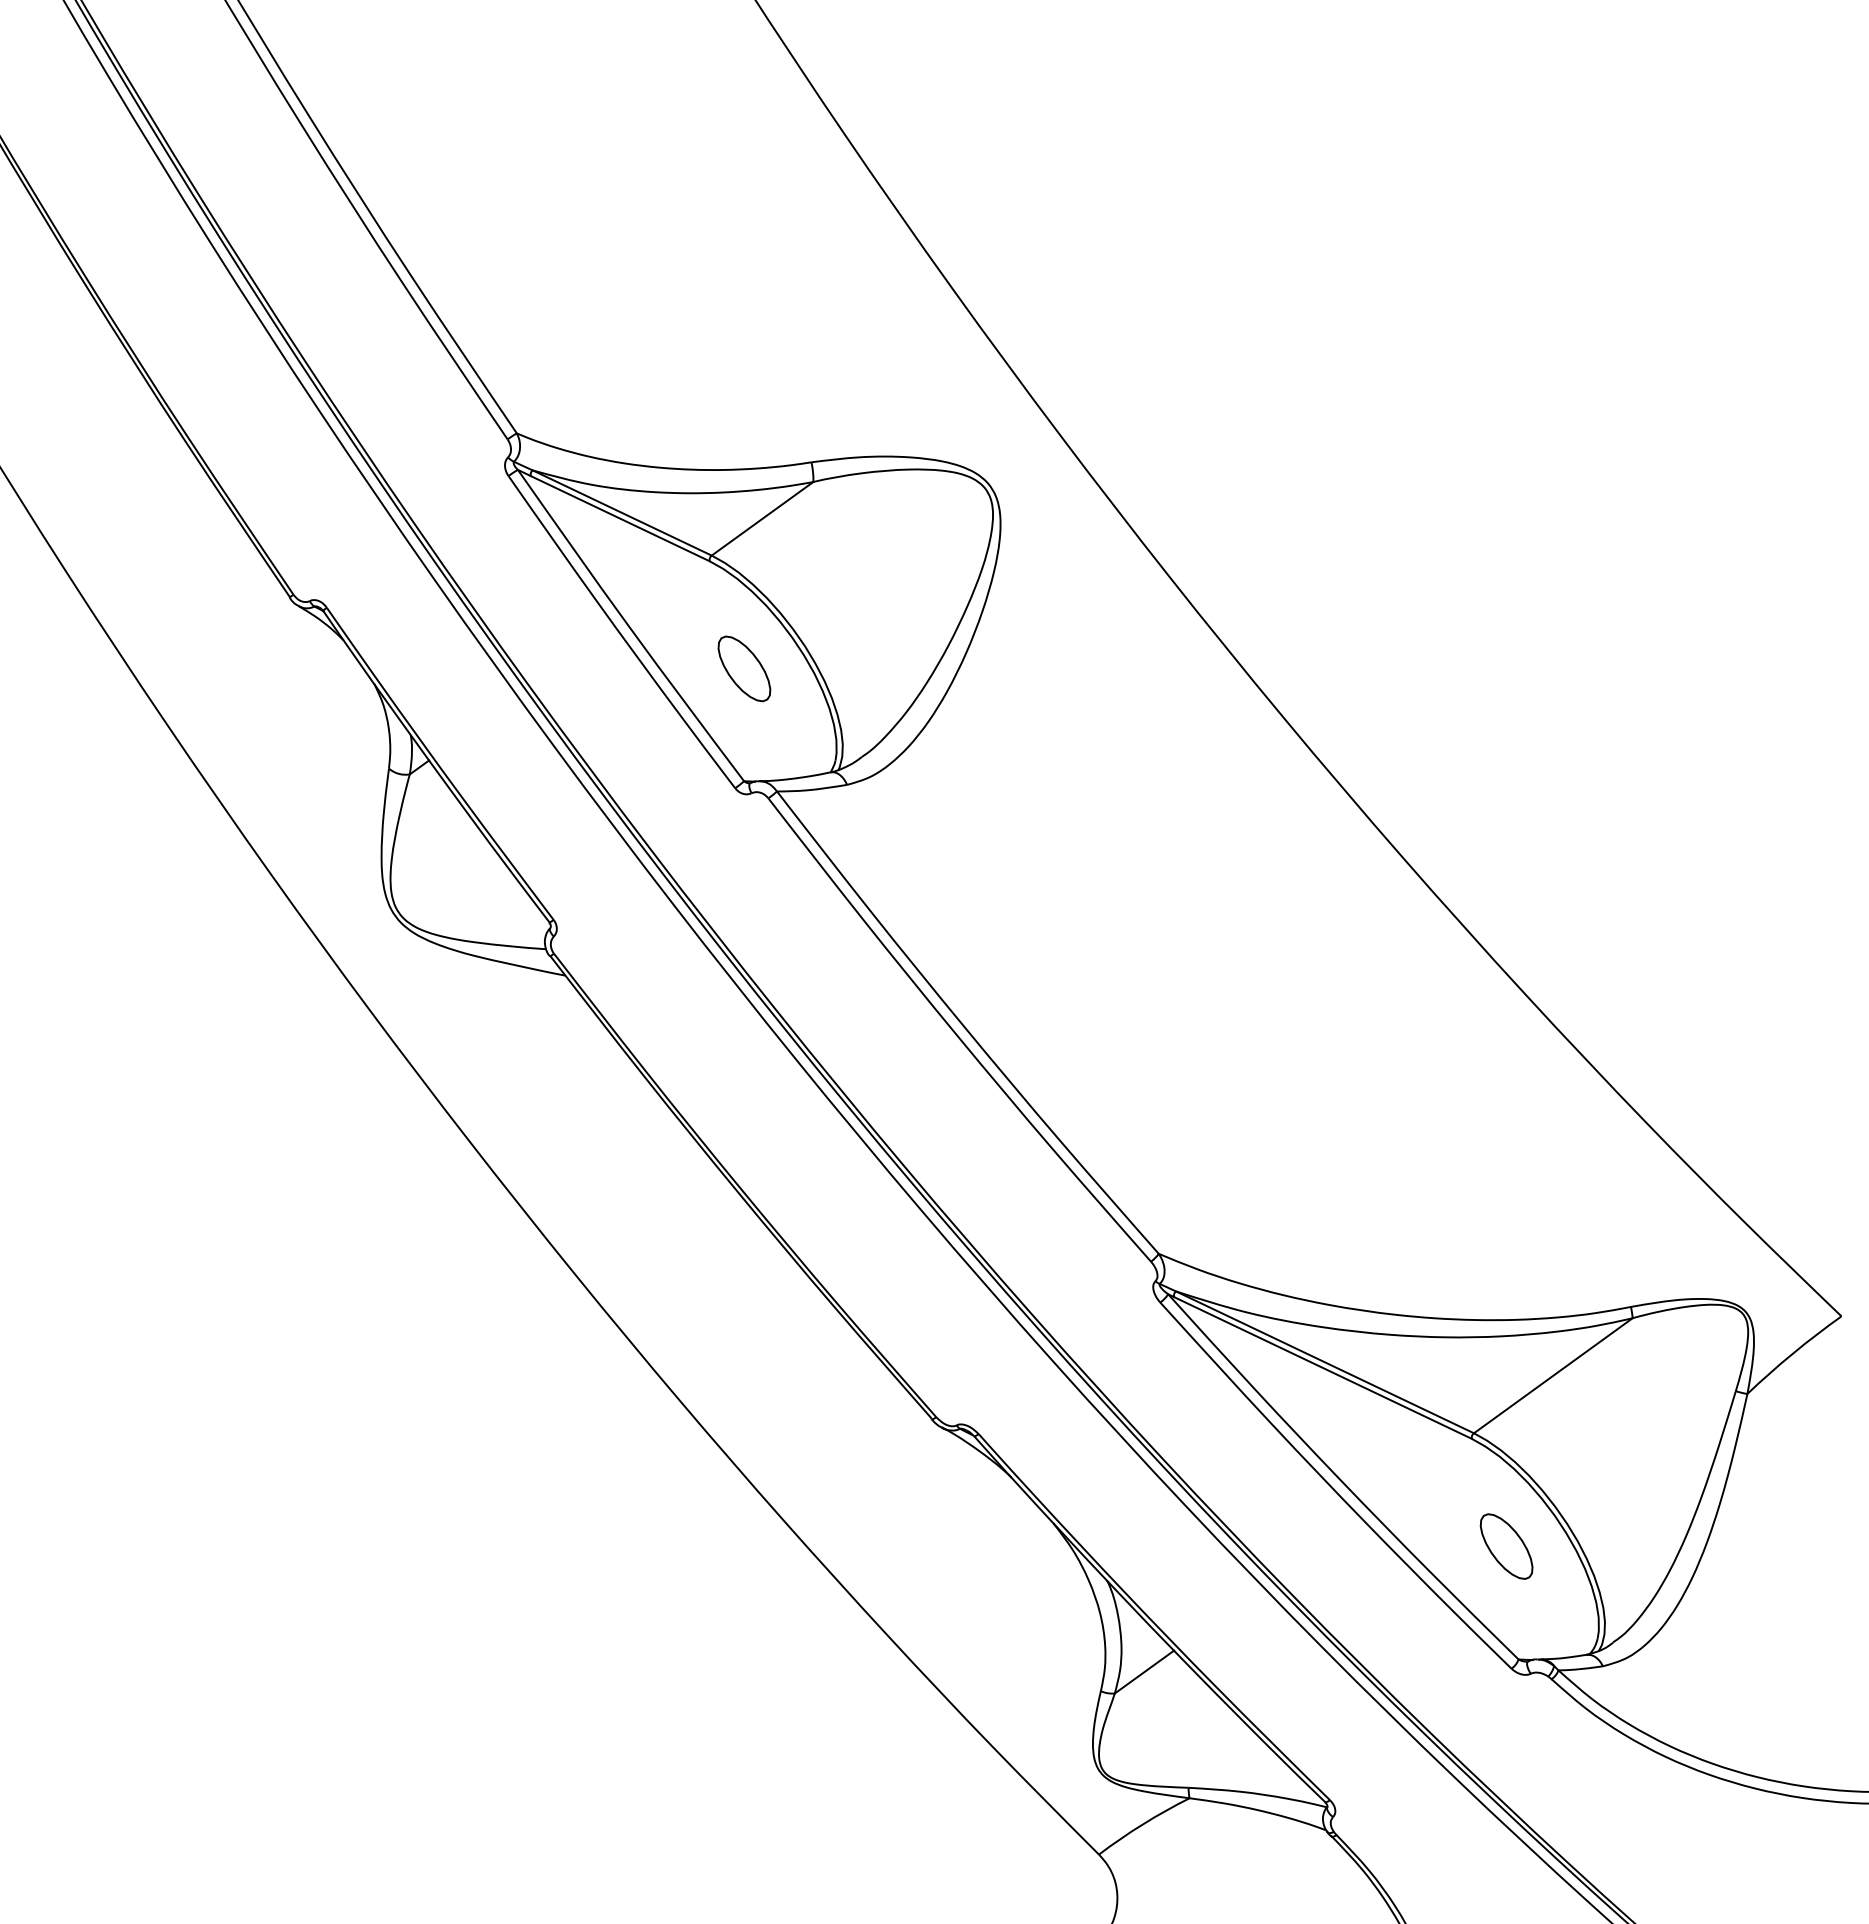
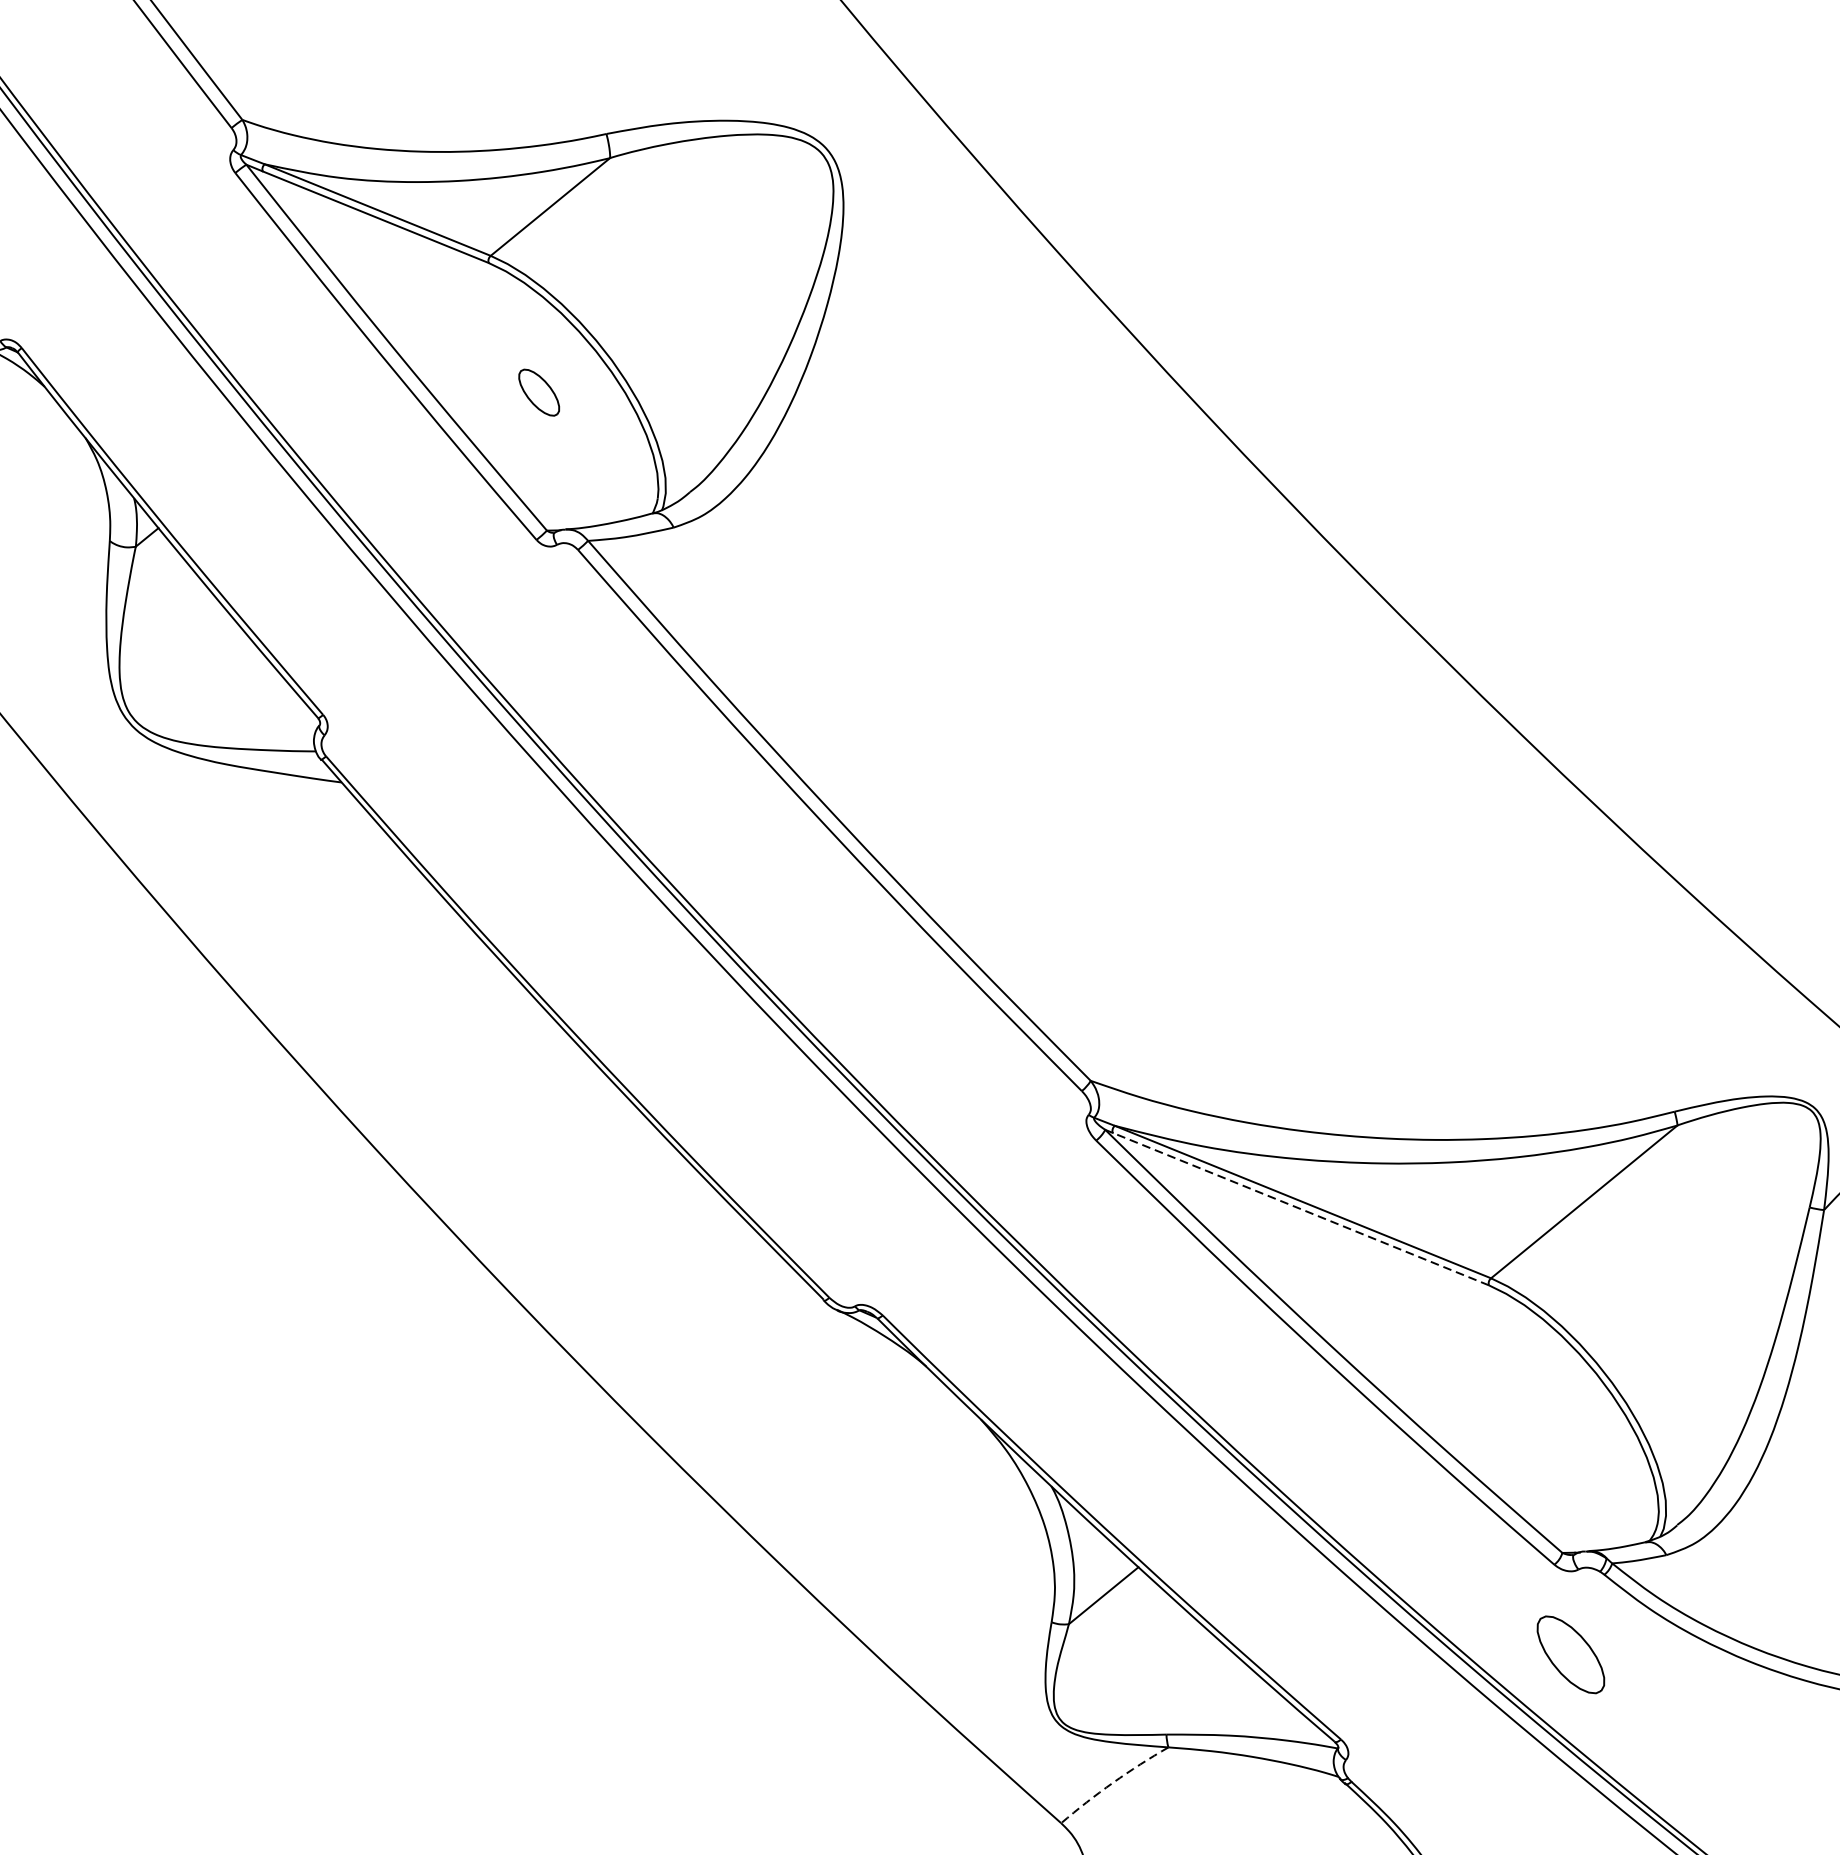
part: (744, 668) -> (539, 392), size x0.6
line: (1323, 1367) -> (1301, 1208), solid -> dashed
part: (1506, 1546) -> (1570, 1654), moved
arc: (1142, 1824) -> (1112, 1783), solid -> dashed

